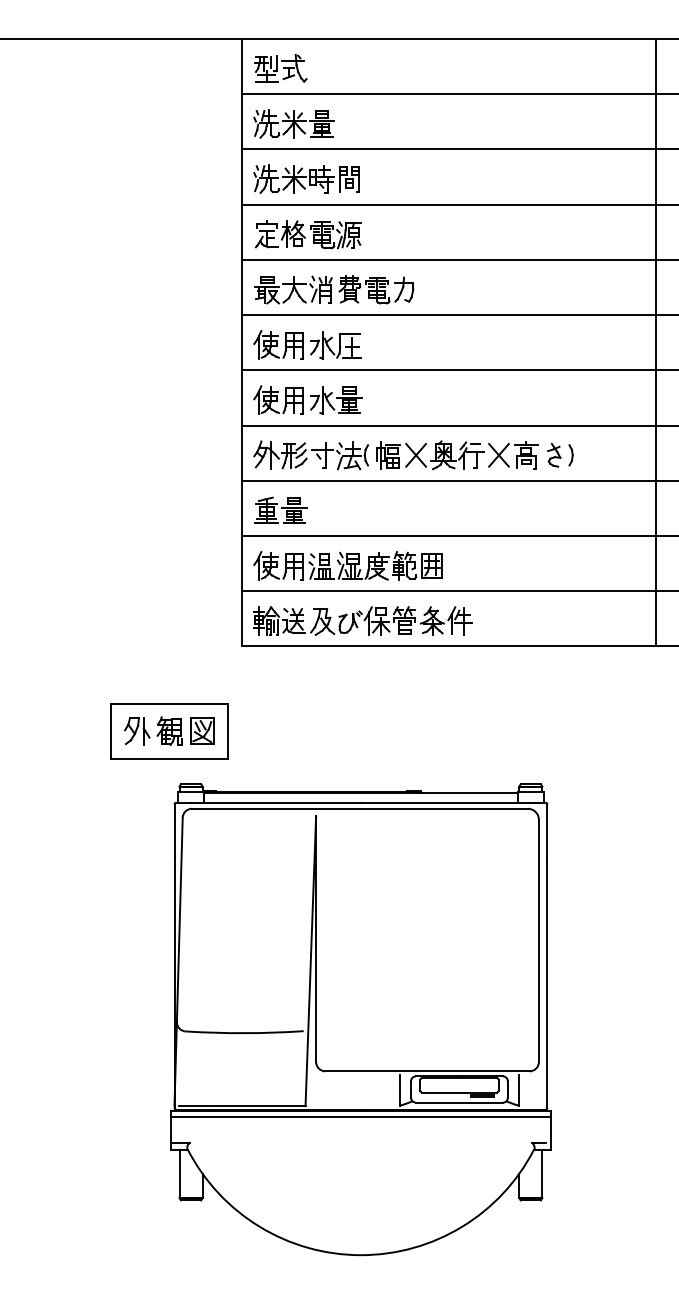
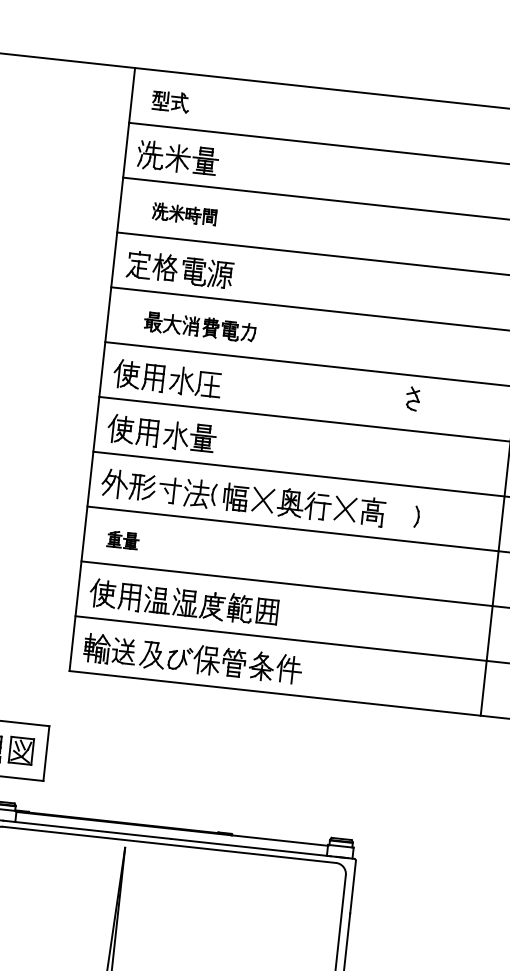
part: (280, 68) -> (170, 101), size x0.7
part: (306, 178) -> (184, 213), size x0.6
part: (334, 289) -> (200, 326), size x0.7
part: (554, 455) -> (413, 399), moved
part: (280, 509) -> (122, 539), size x0.6

